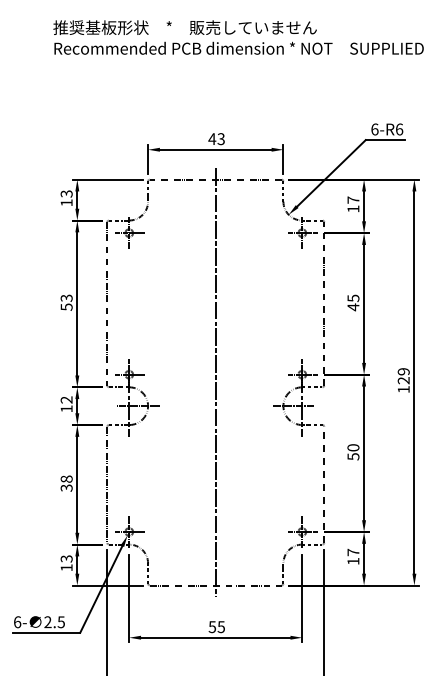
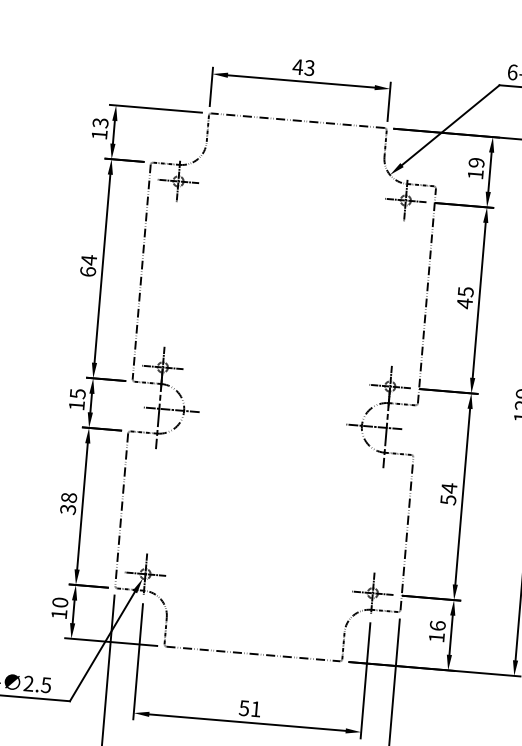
text: (353, 199) -> (476, 162), 17 -> 19
text: (66, 302) -> (88, 265), 53 -> 64
line: (215, 382) -> (275, 387), removed
text: (66, 399) -> (77, 393), 12 -> 15
text: (353, 447) -> (449, 487), 50 -> 54
text: (353, 552) -> (437, 625), 17 -> 16
text: (66, 558) -> (60, 602), 13 -> 10
text: (220, 627) -> (254, 709), 55 -> 51

